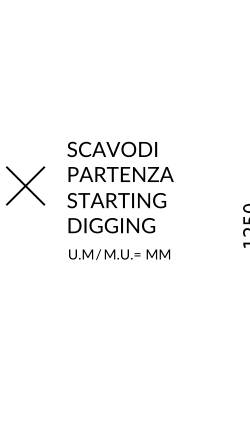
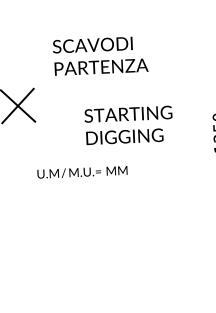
text: (120, 161) -> (100, 55), moved
text: (116, 213) -> (128, 125), moved
text: (119, 254) -> (82, 172), moved

